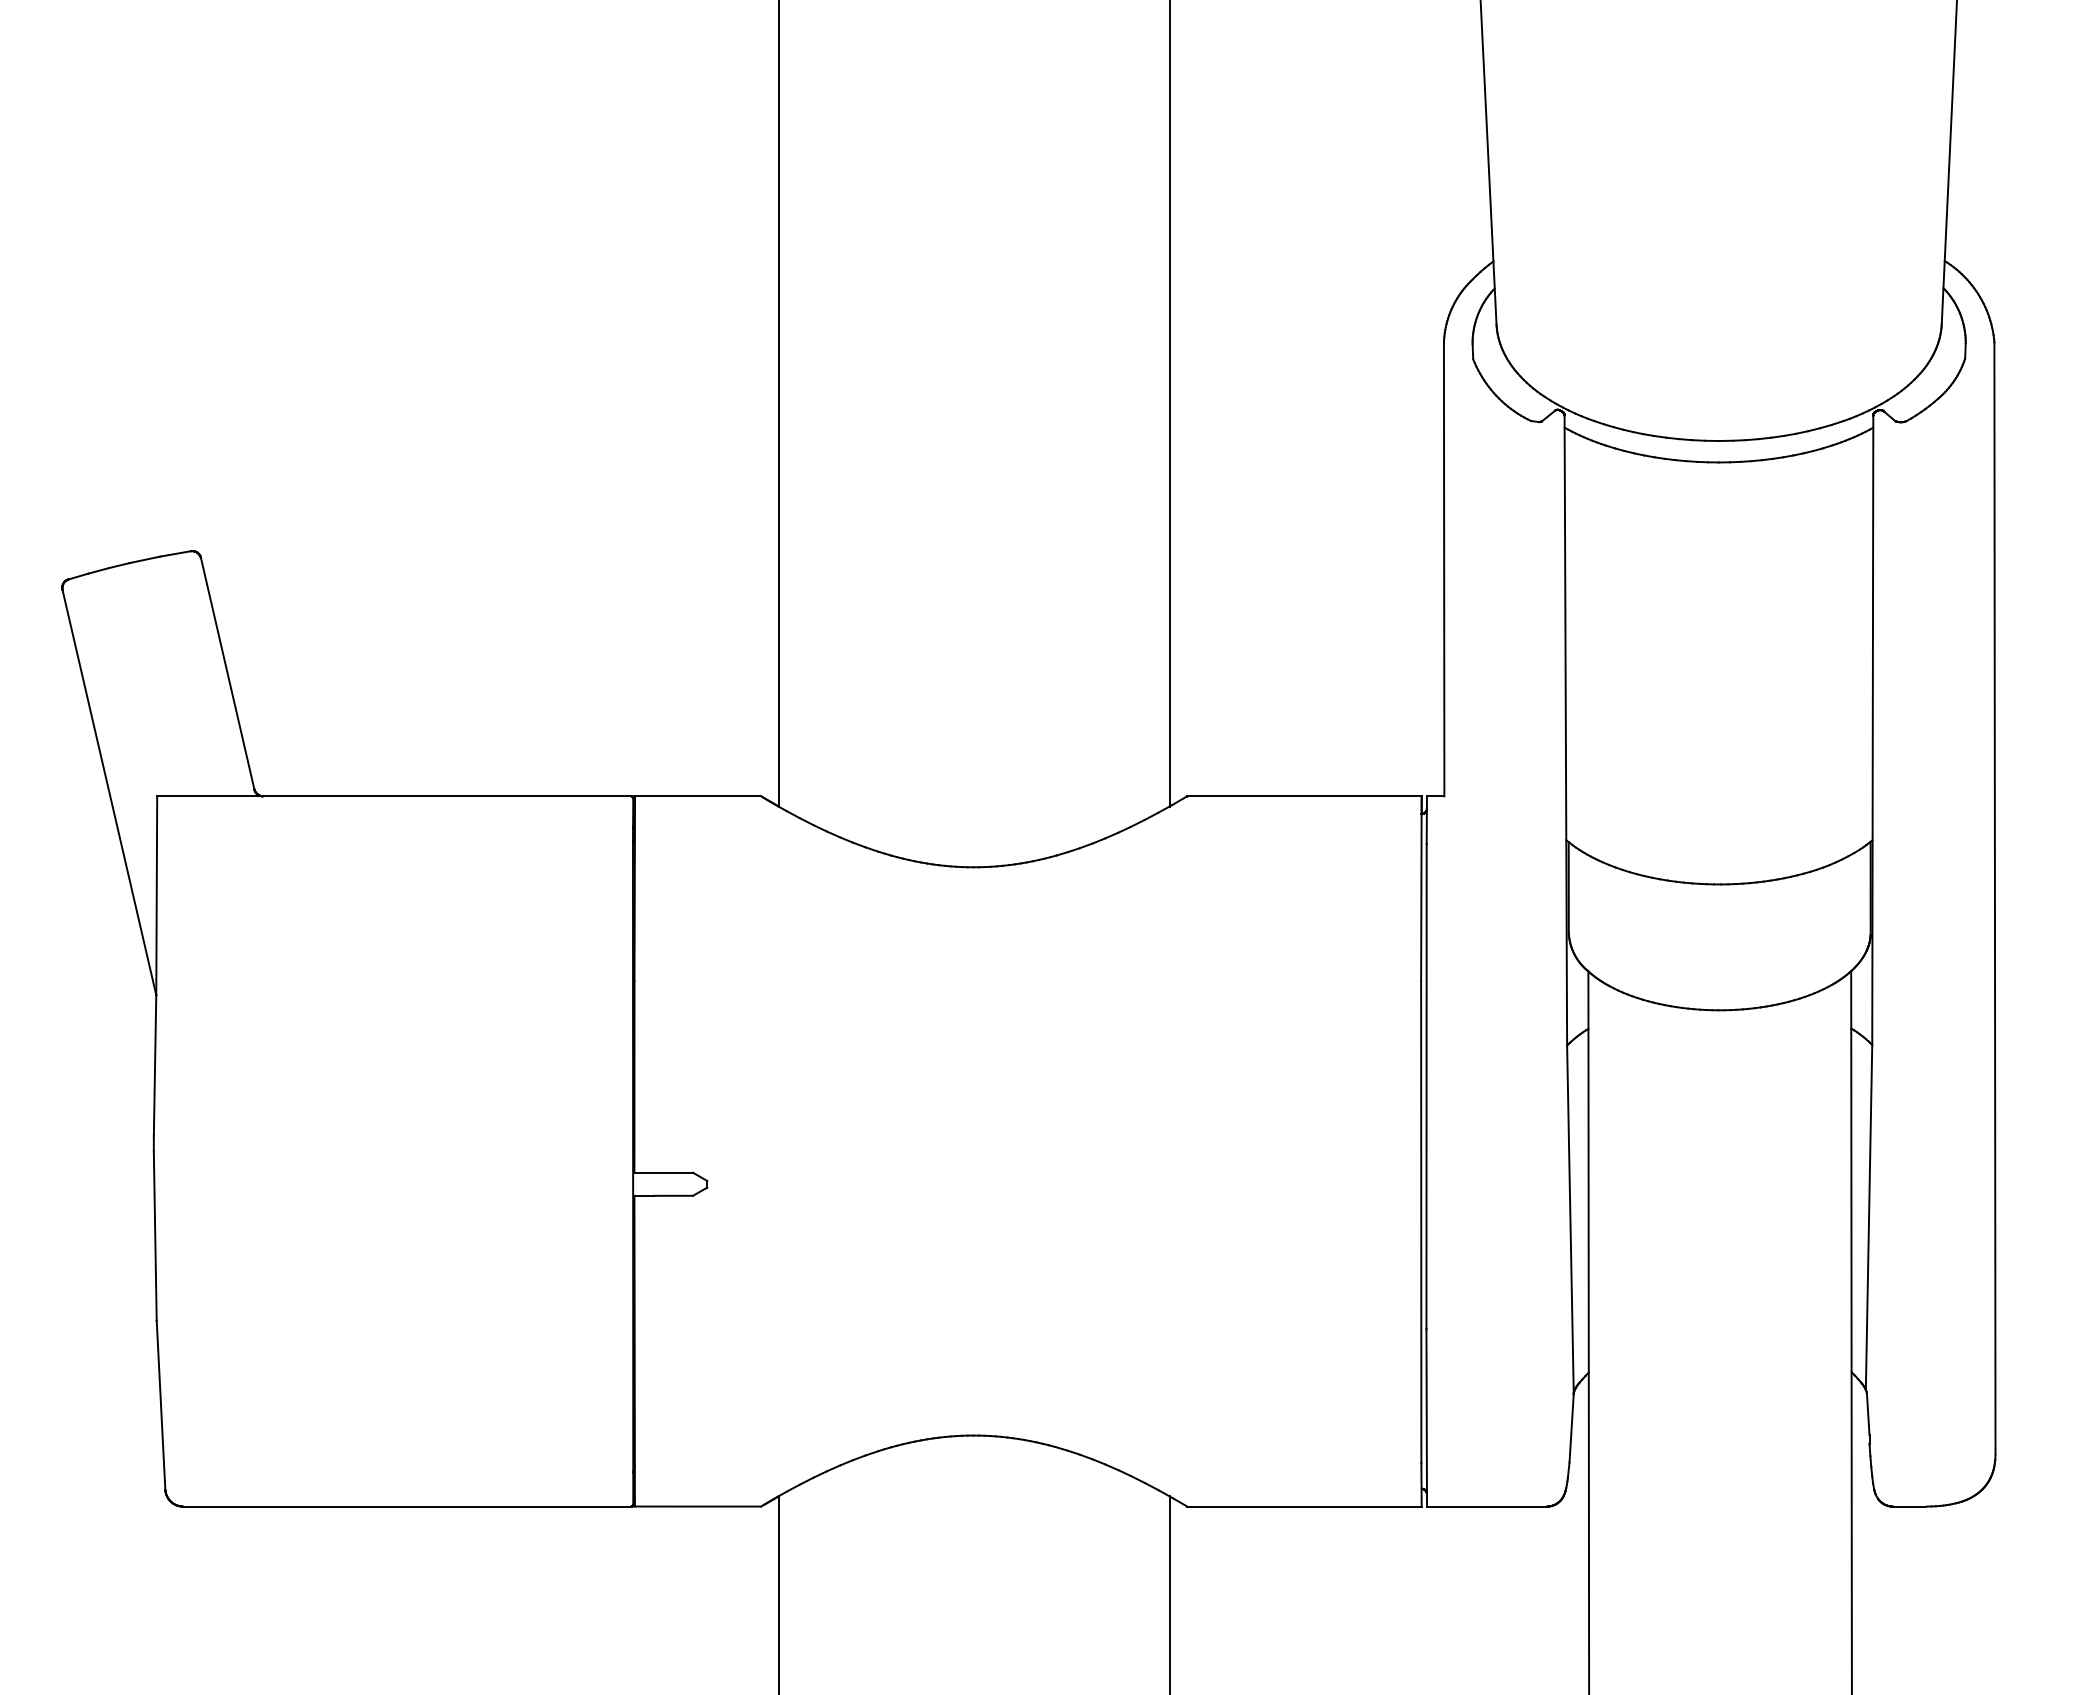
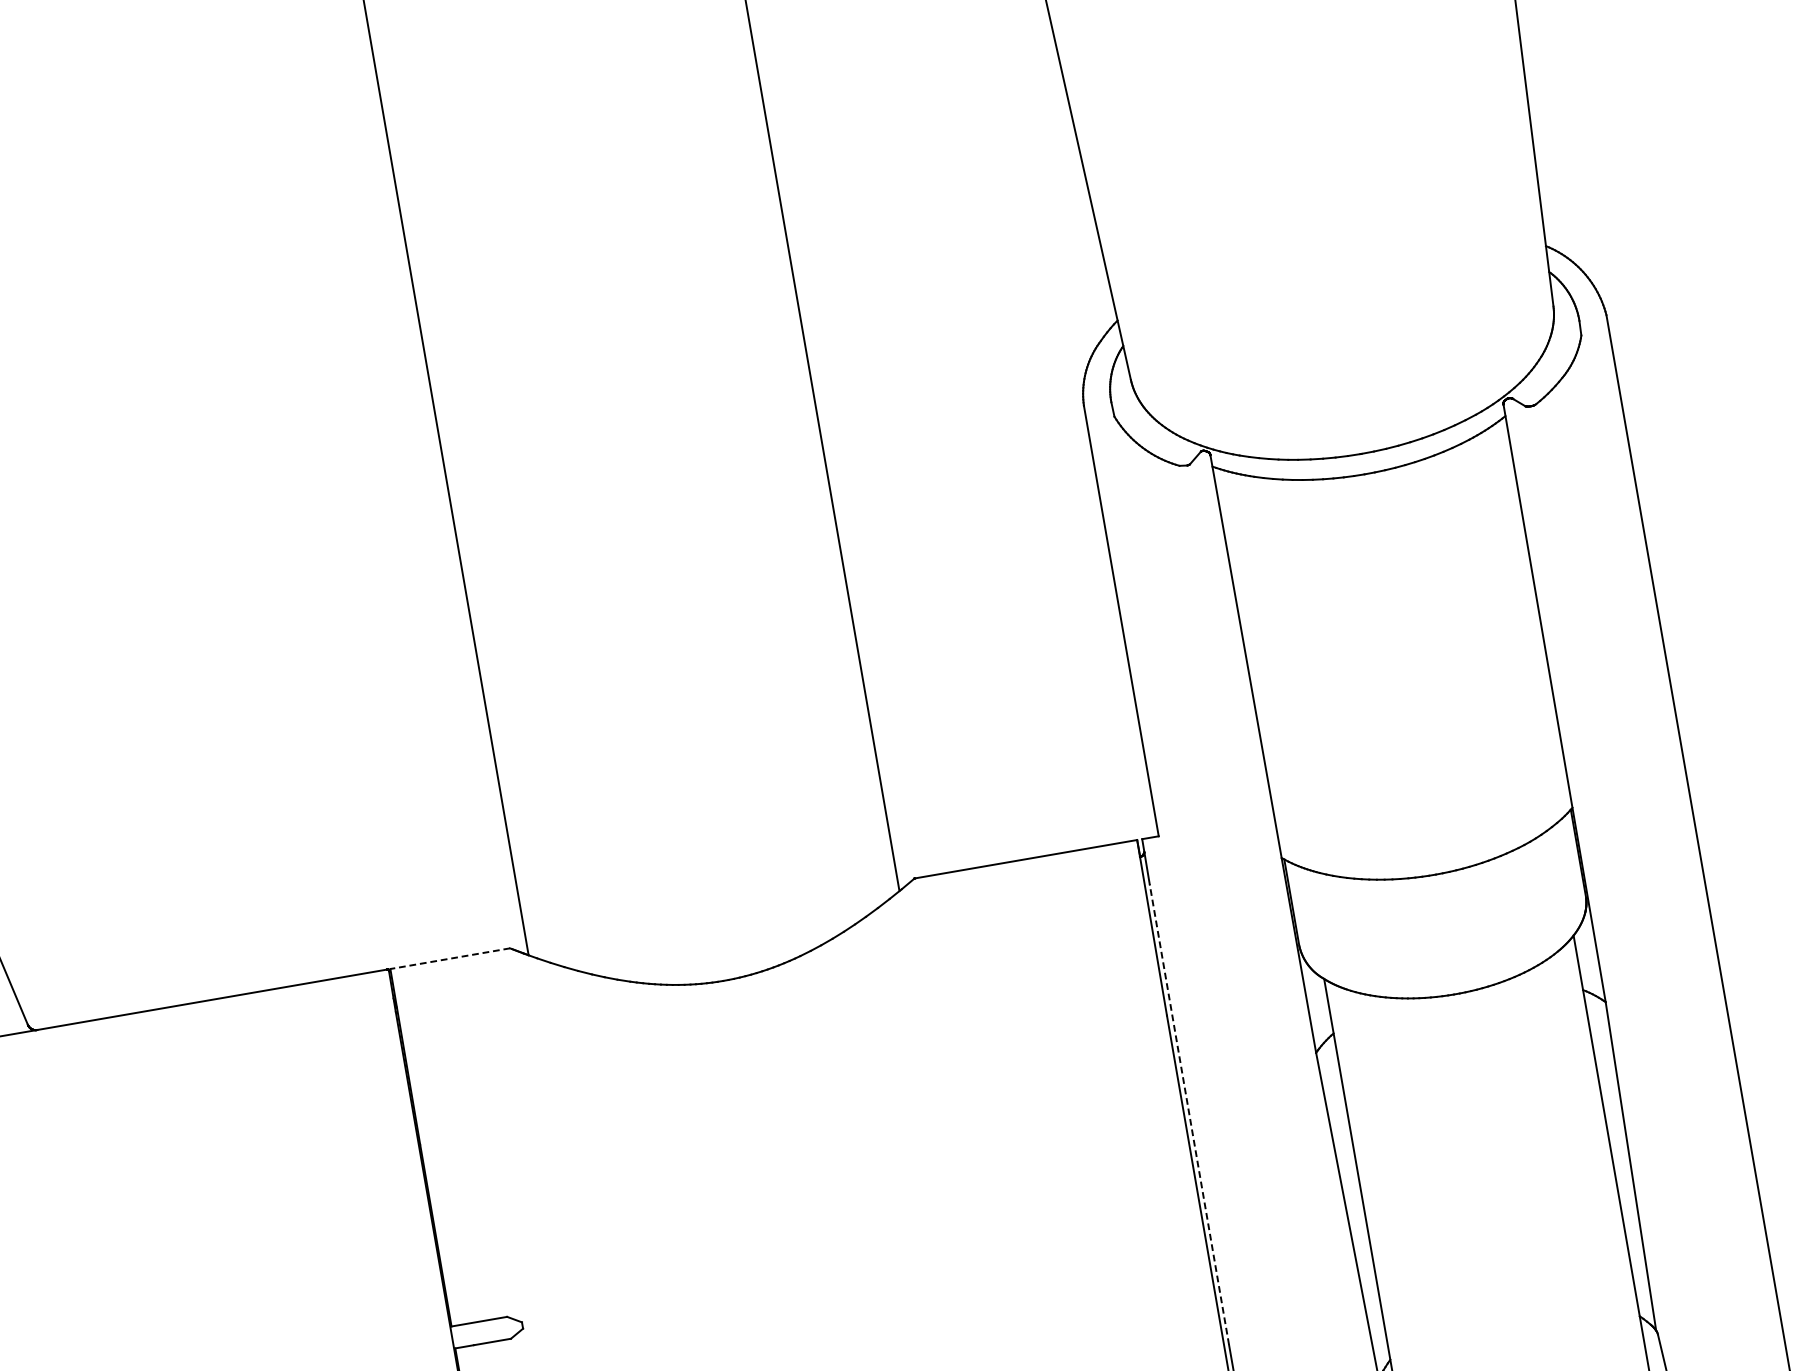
line: (697, 796) -> (449, 958), solid -> dashed
line: (1426, 1086) -> (1189, 1114), solid -> dashed

